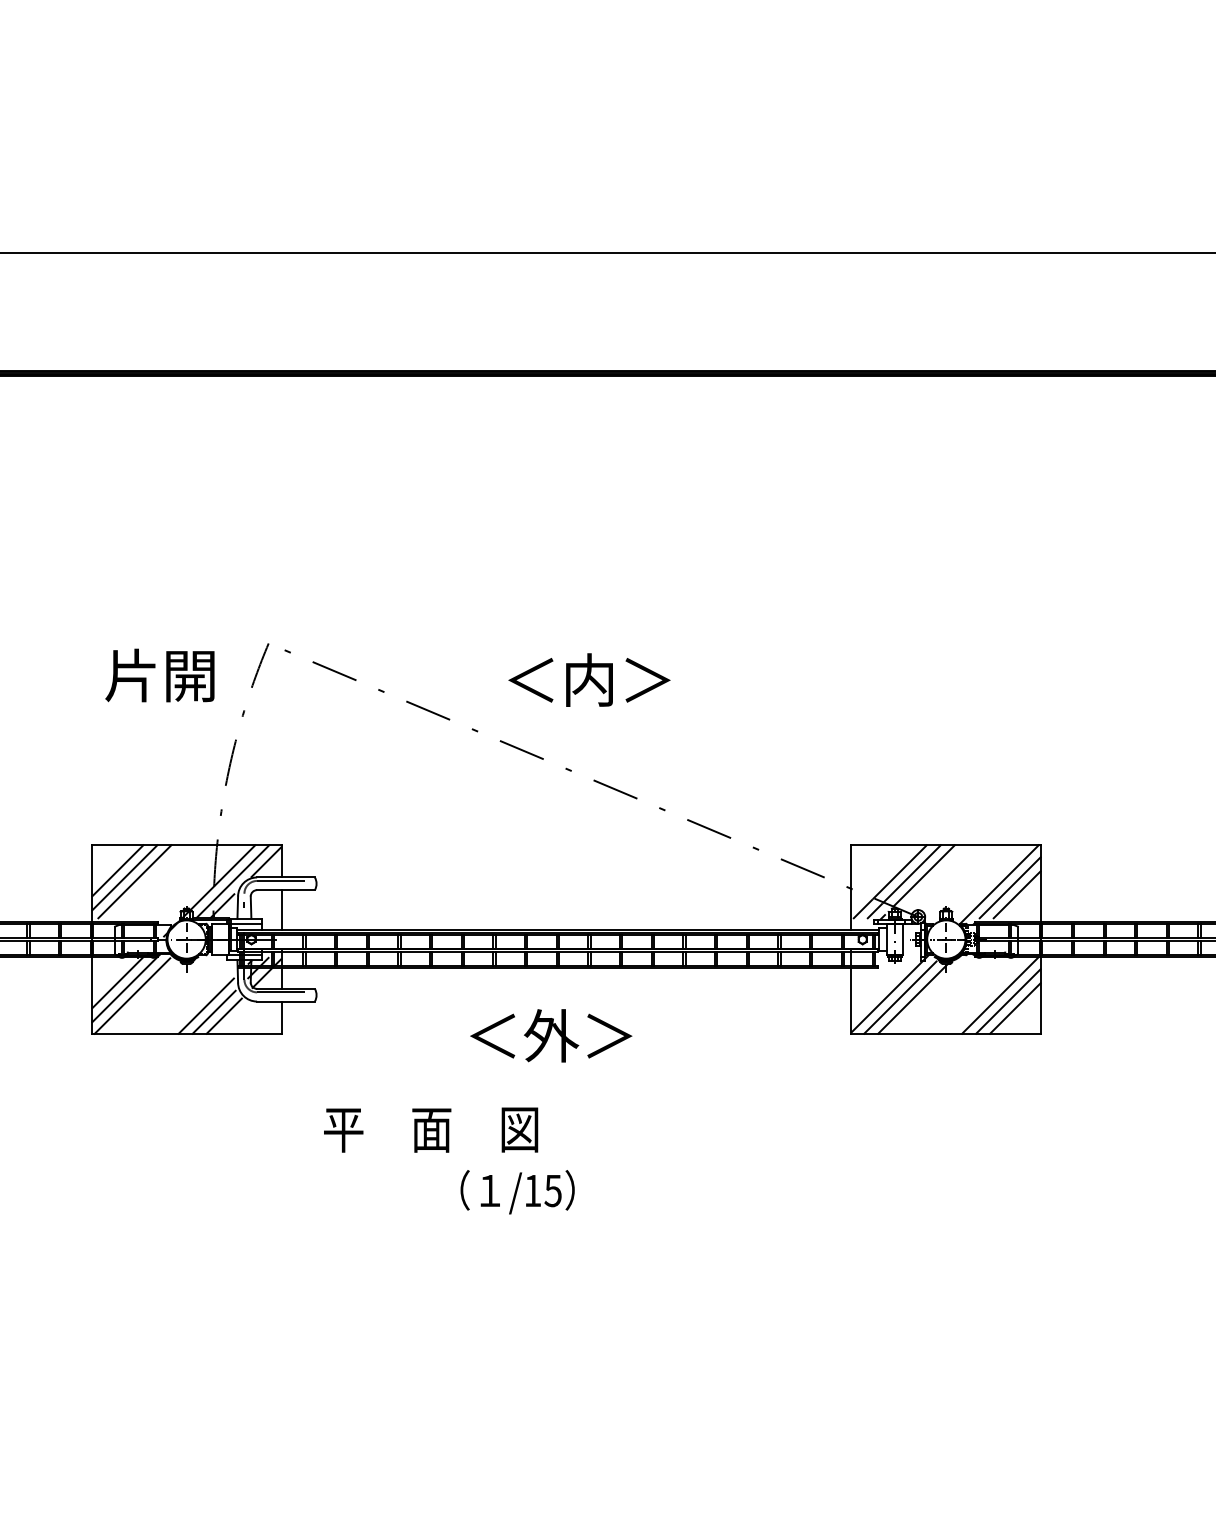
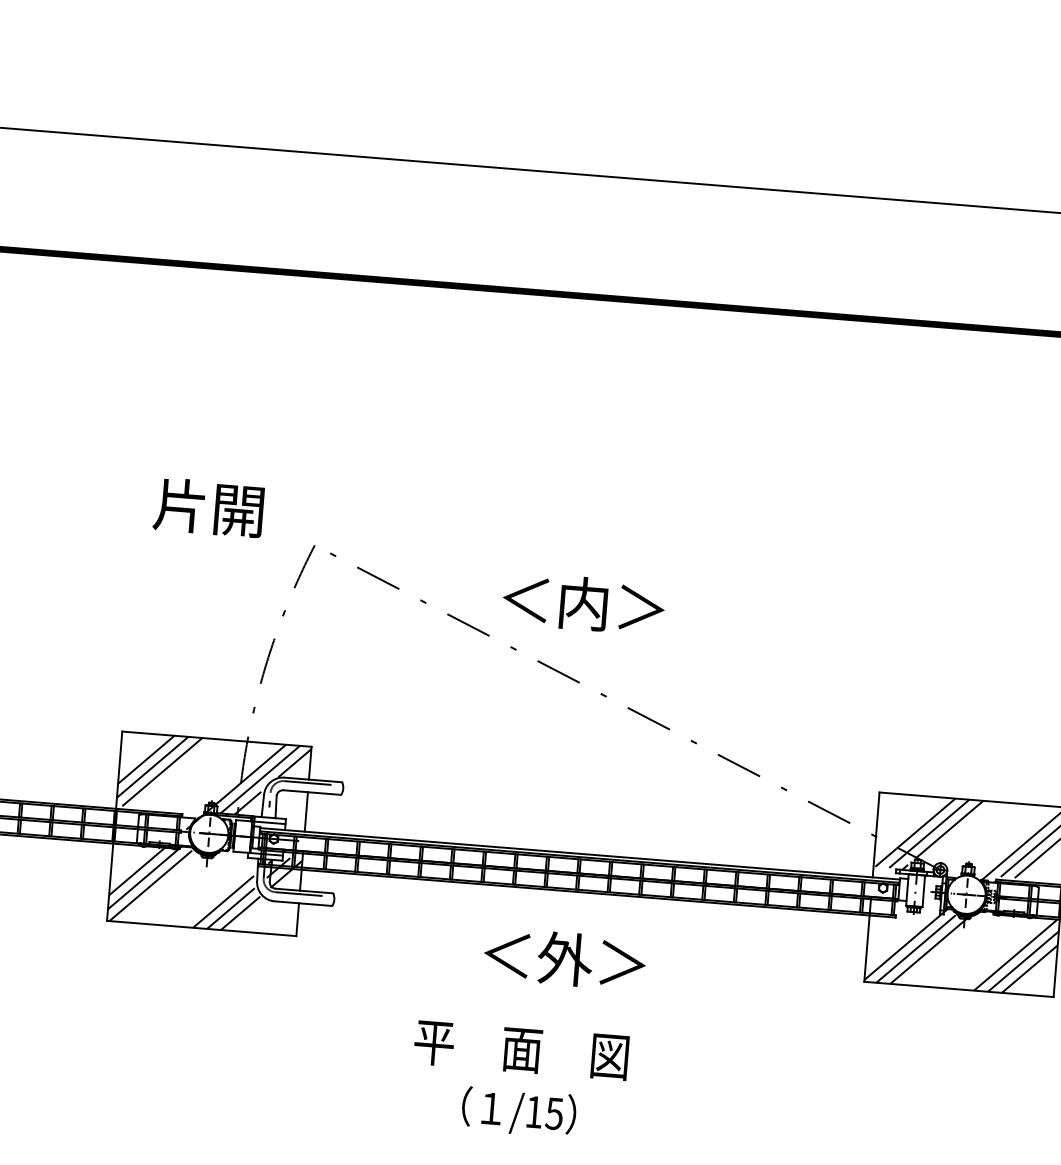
text: (159, 675) -> (208, 507), moved
text: (589, 679) -> (583, 603), moved
text: (431, 1129) -> (521, 1049), moved

